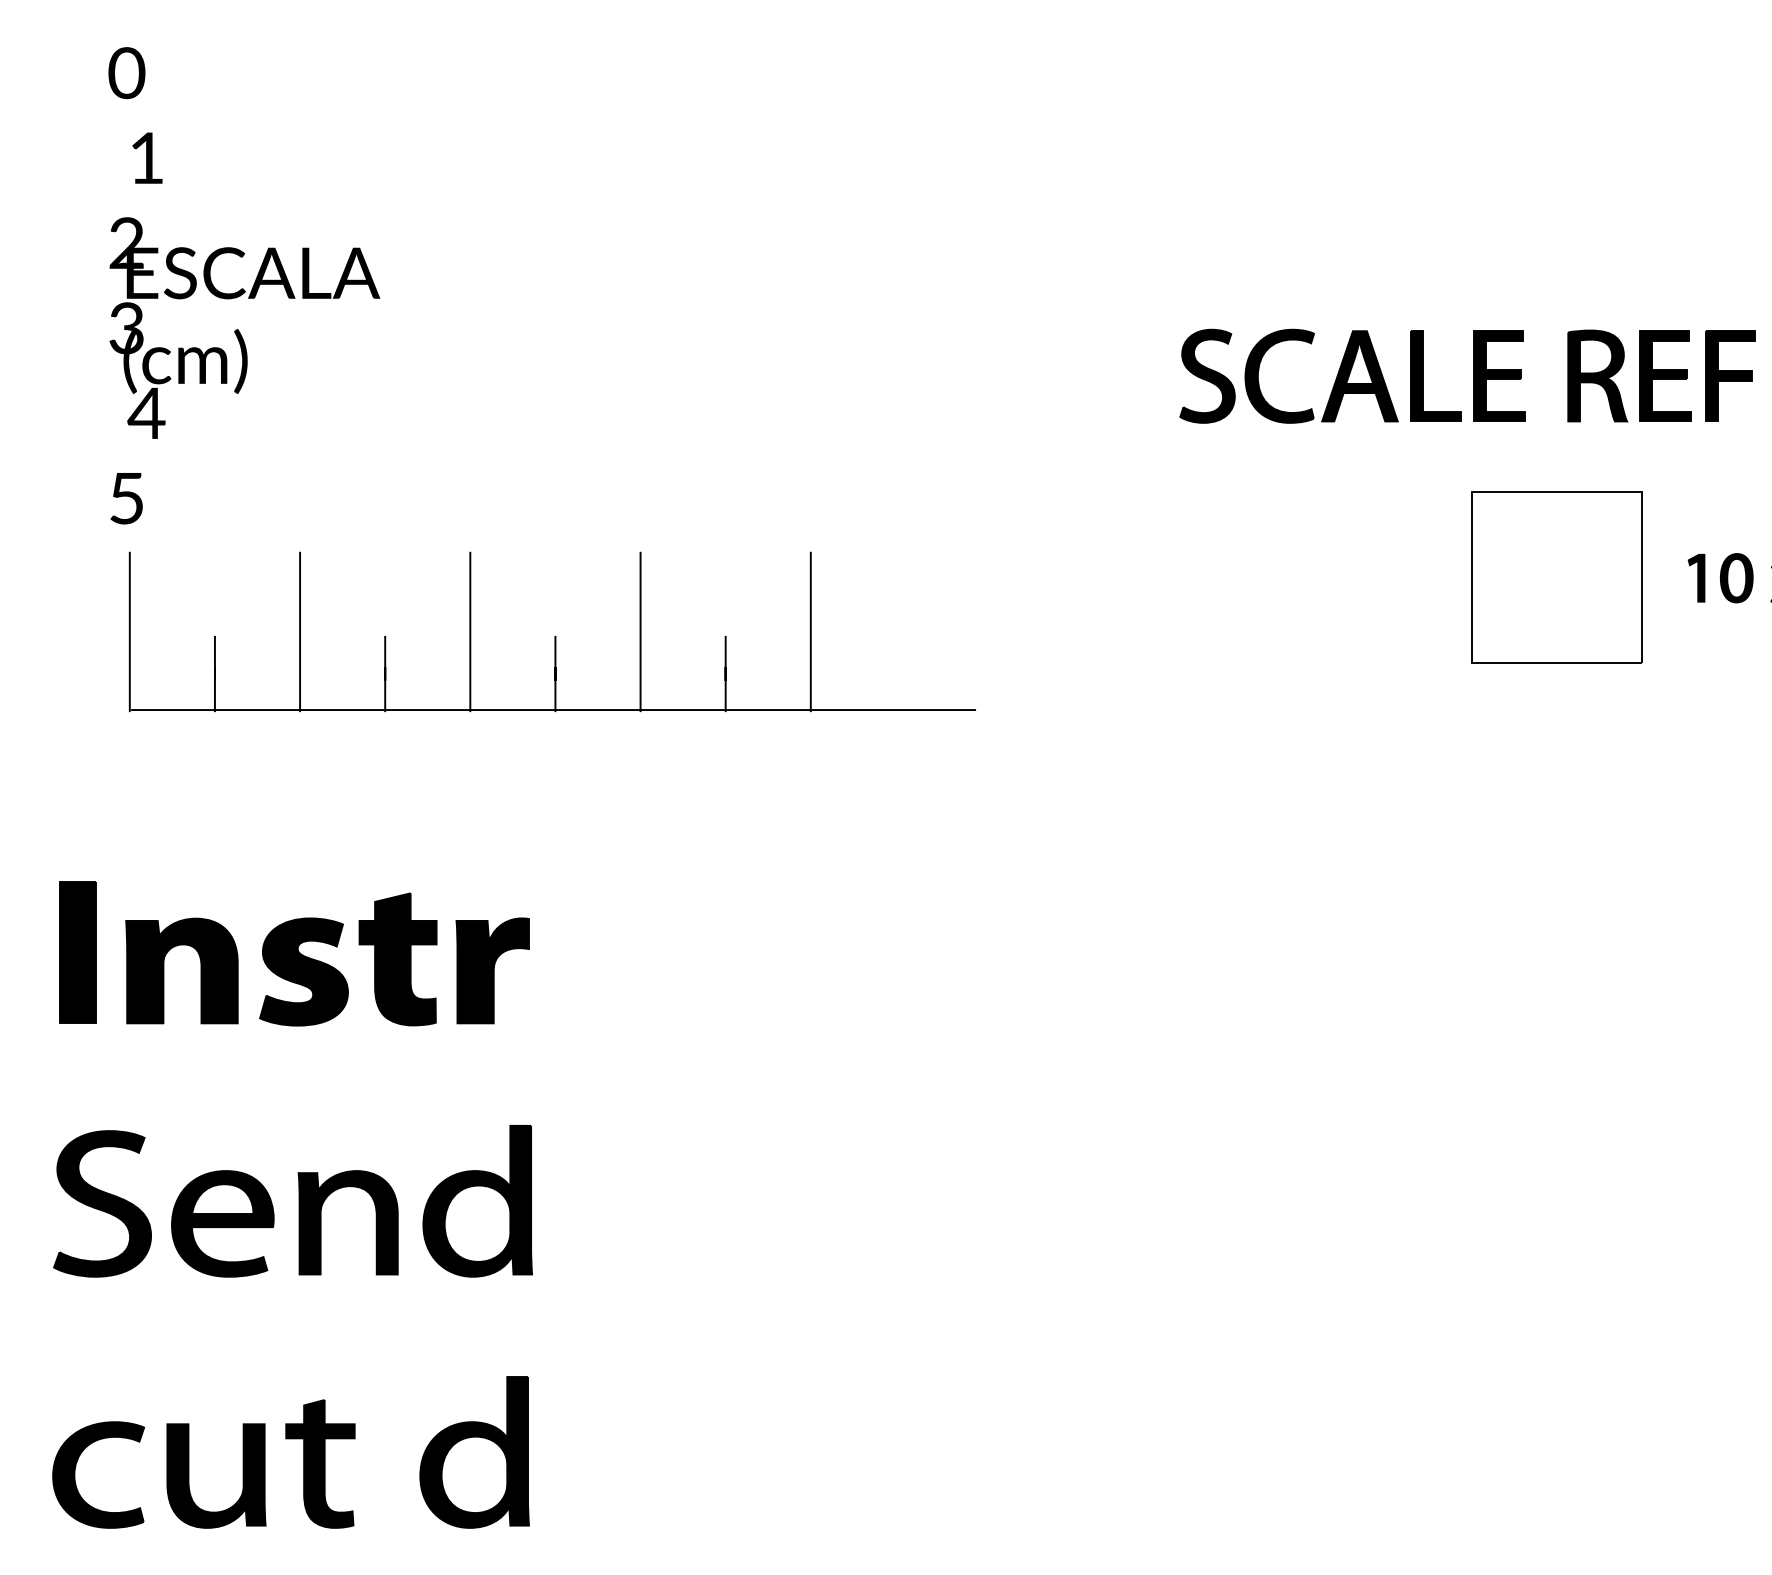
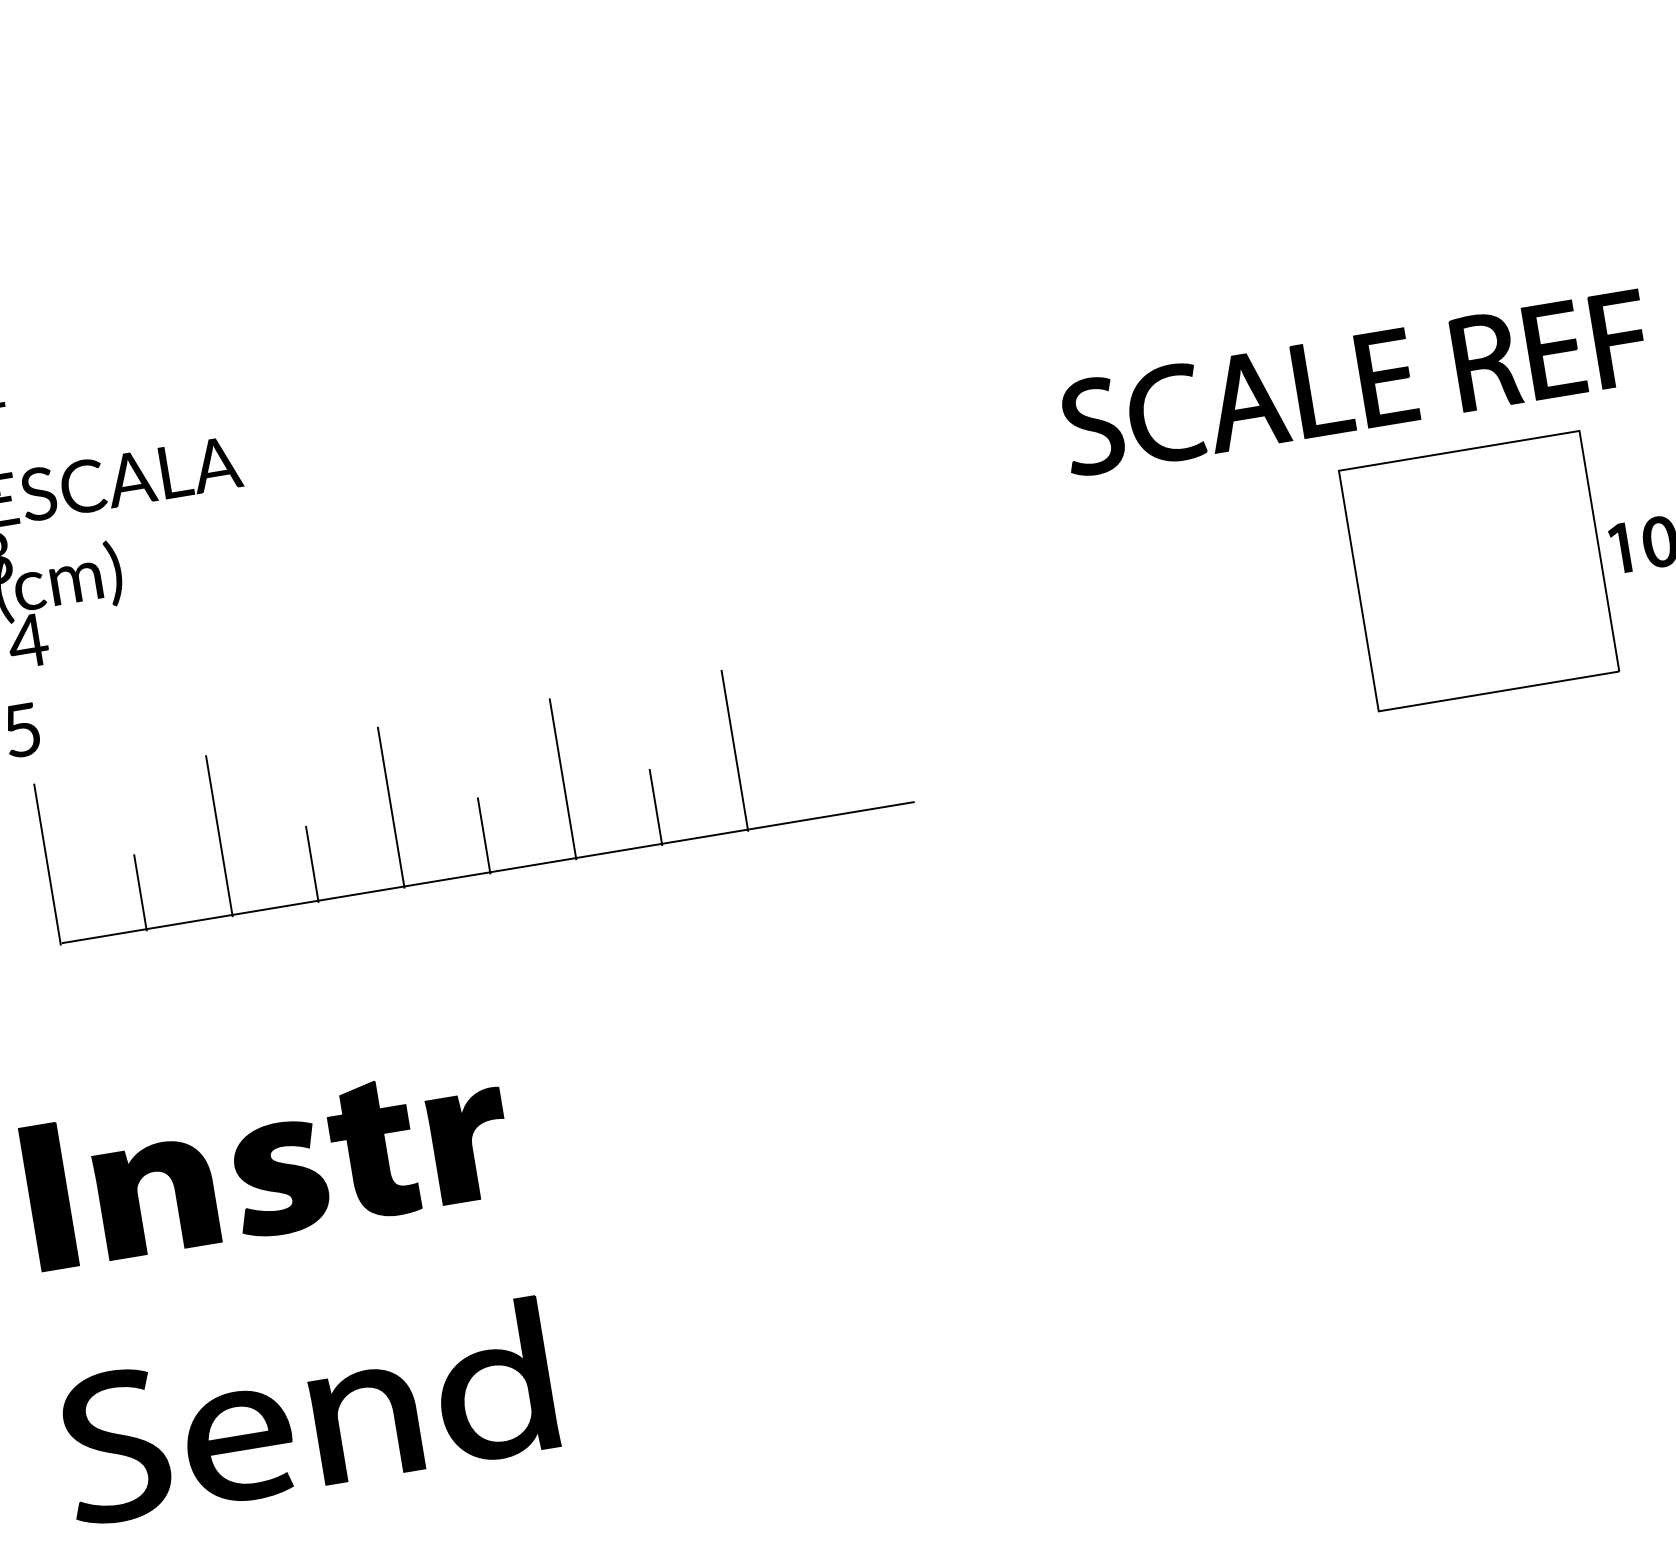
part: (1556, 577) -> (1478, 571), size x1.4

